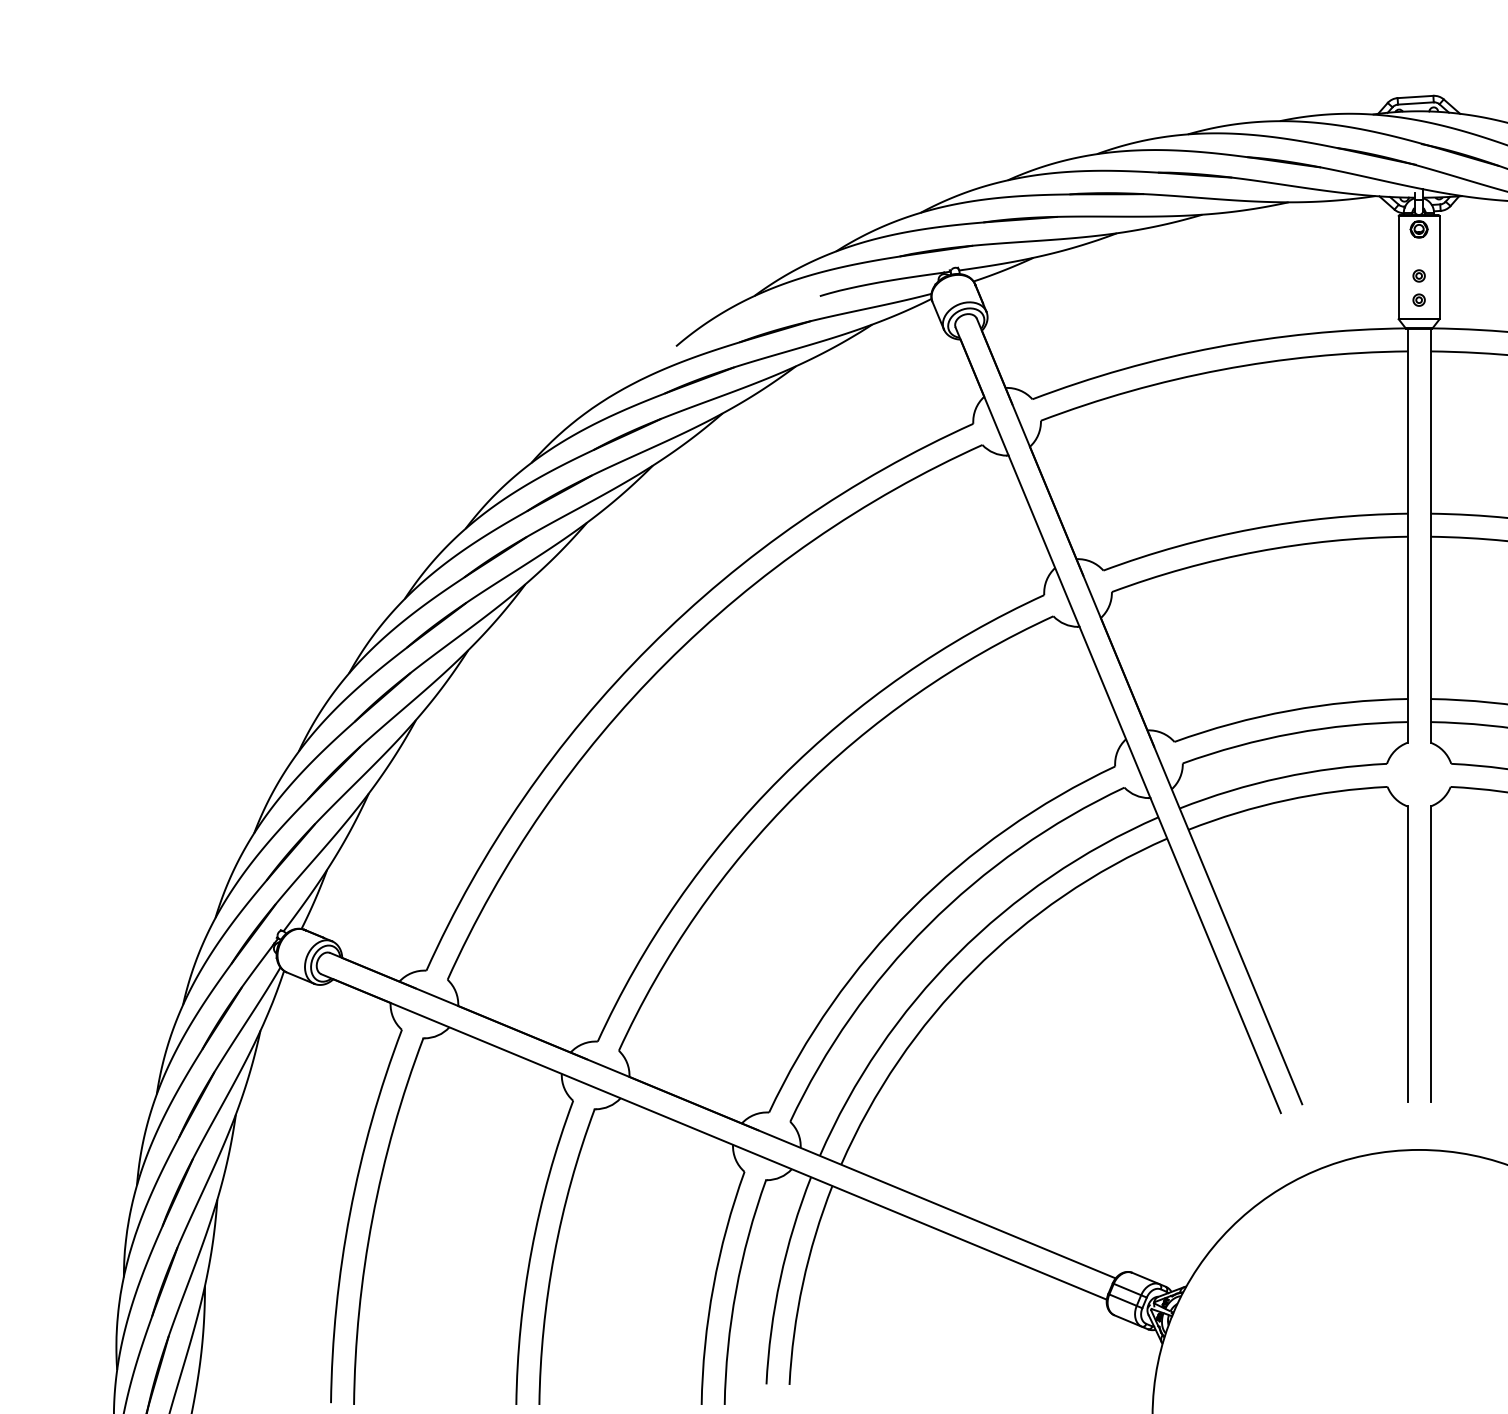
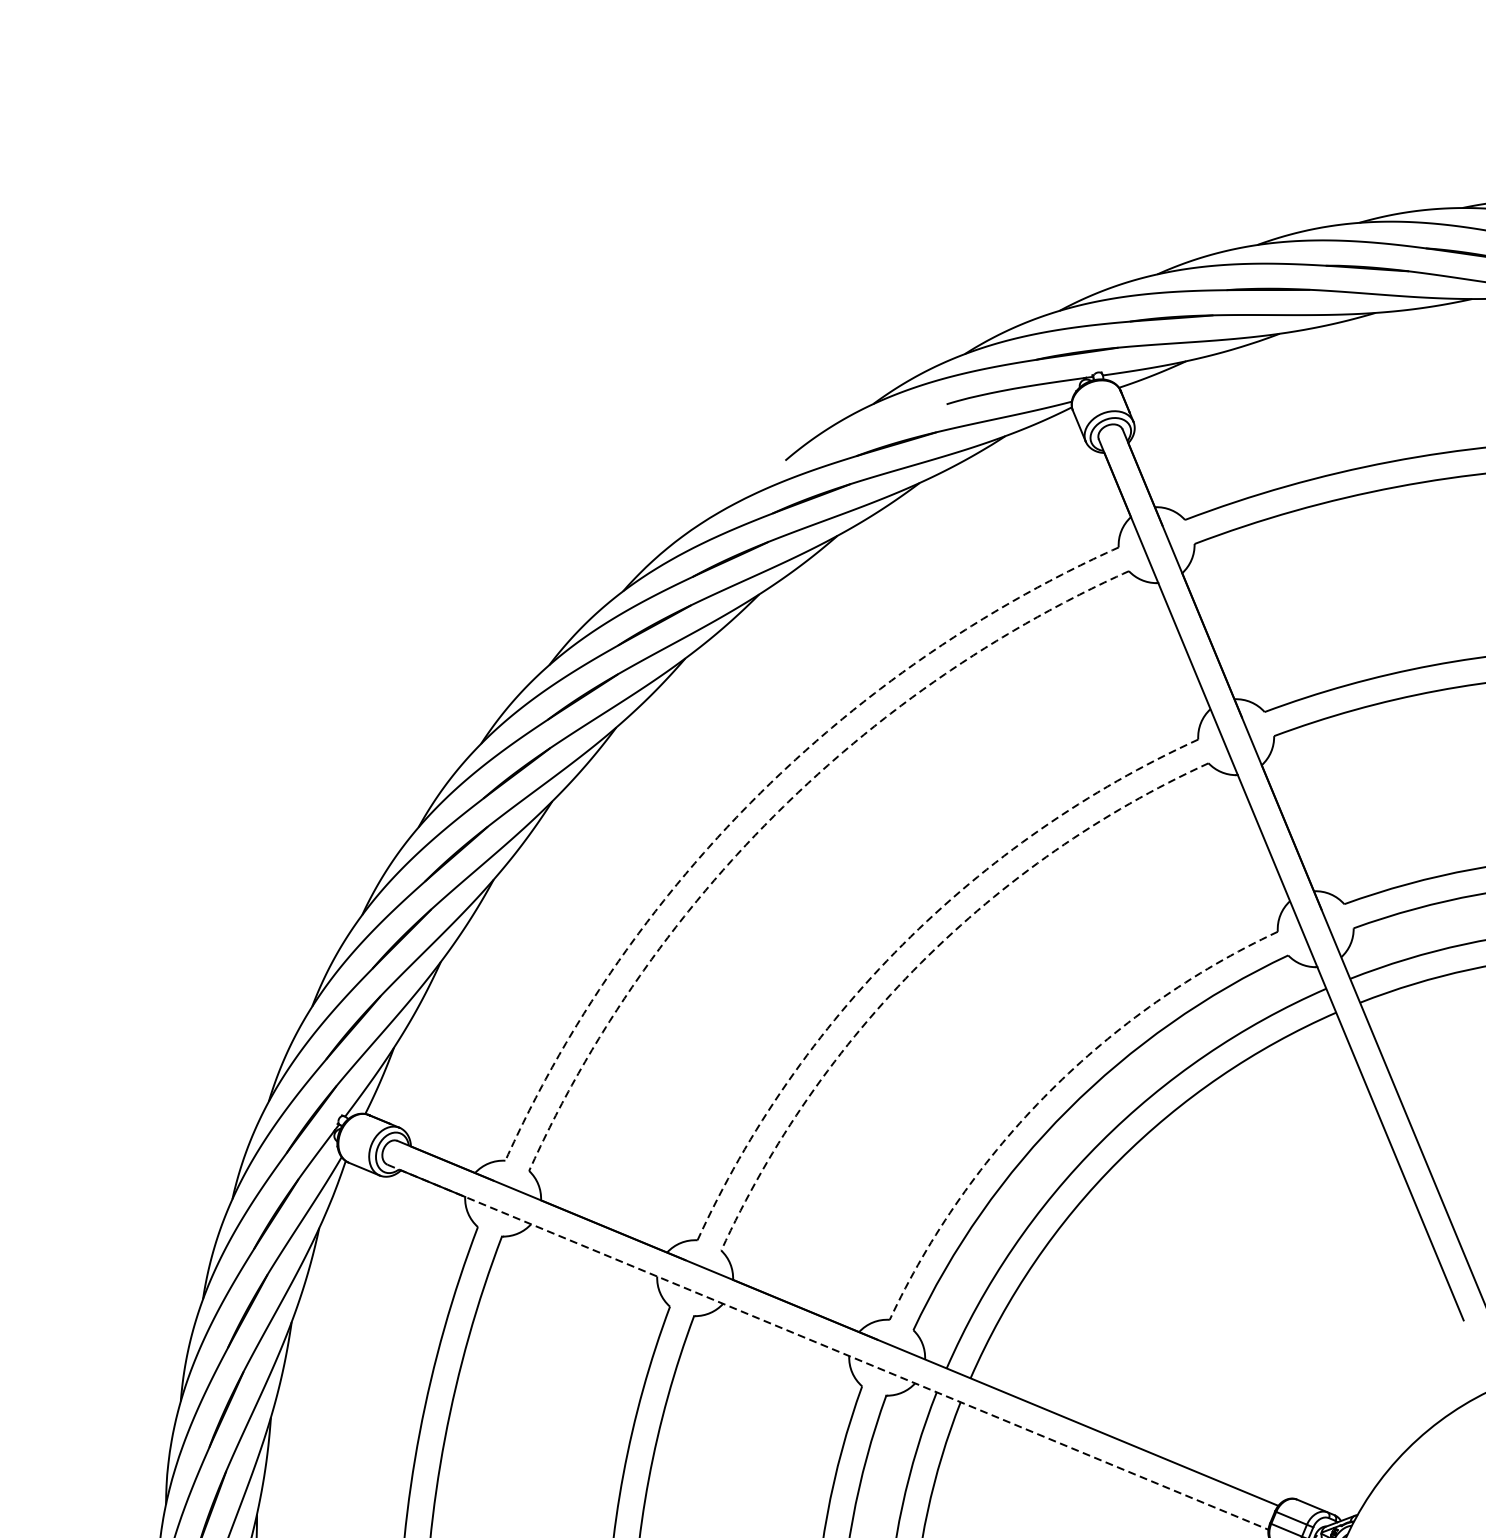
arc: (649, 647) -> (755, 798), solid -> dashed
arc: (665, 663) -> (773, 816), solid -> dashed
arc: (780, 778) -> (902, 945), solid -> dashed
arc: (797, 794) -> (921, 963), solid -> dashed
arc: (911, 909) -> (1049, 1092), solid -> dashed
line: (714, 1137) -> (828, 1347), solid -> dashed

